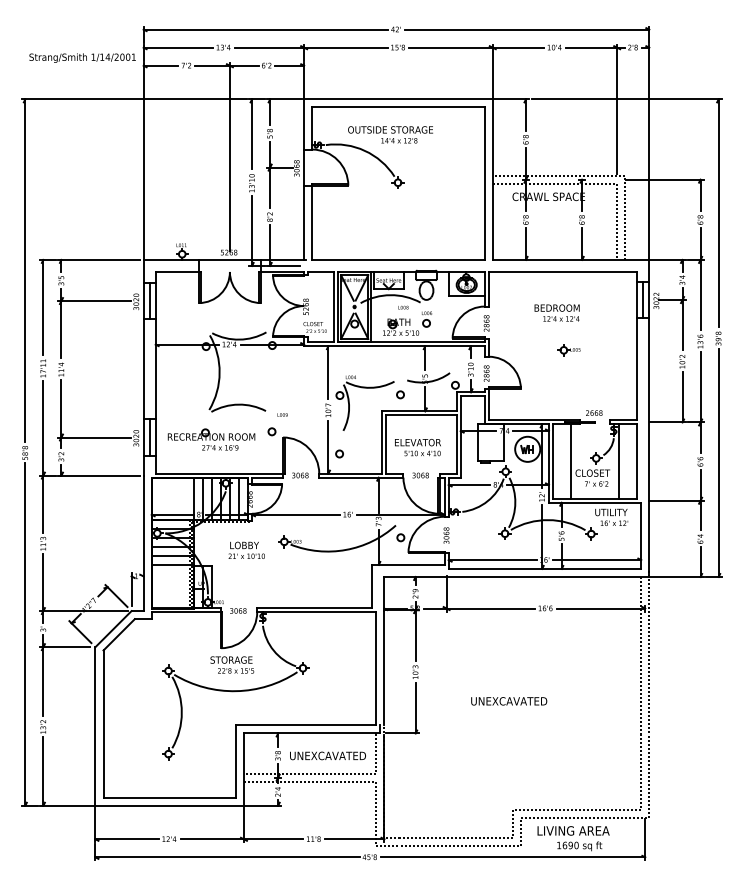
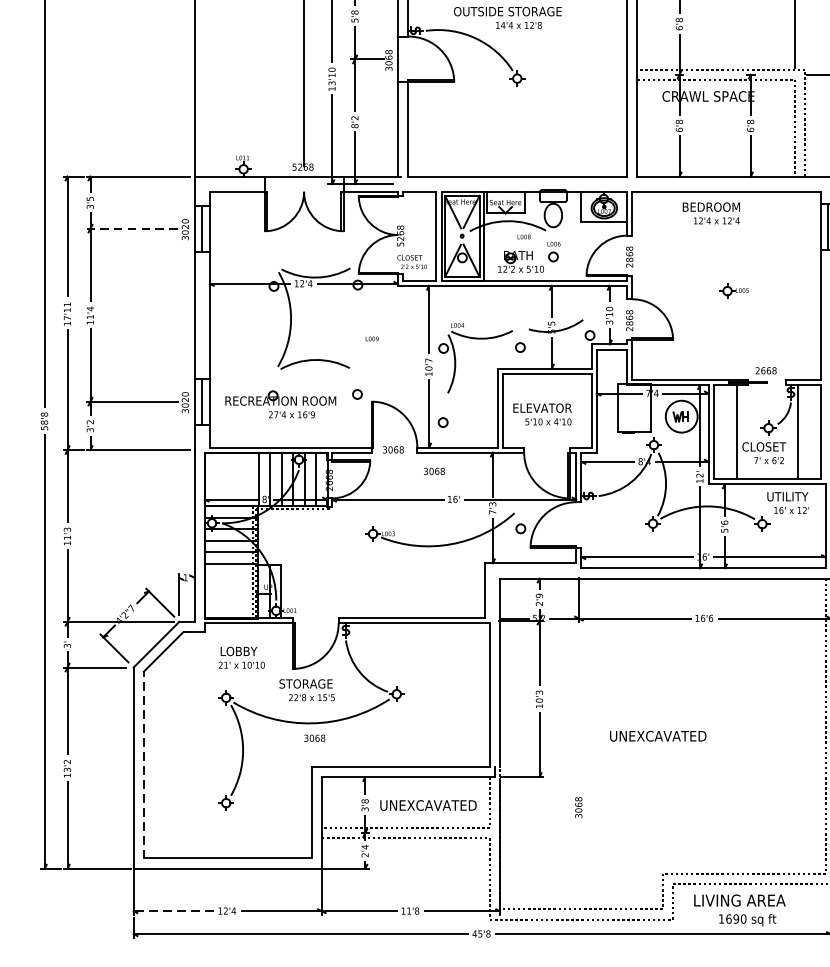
line: (94, 301) -> (132, 229), solid -> dashed
text: (556, 312) -> (710, 212), moved
text: (282, 414) -> (372, 338), moved
text: (420, 475) -> (434, 471), moved
text: (446, 535) -> (578, 807), moved
text: (246, 549) -> (241, 656), moved
text: (238, 610) -> (314, 737), moved
line: (103, 724) -> (143, 765), solid -> dashed
line: (127, 839) -> (174, 911), solid -> dashed

